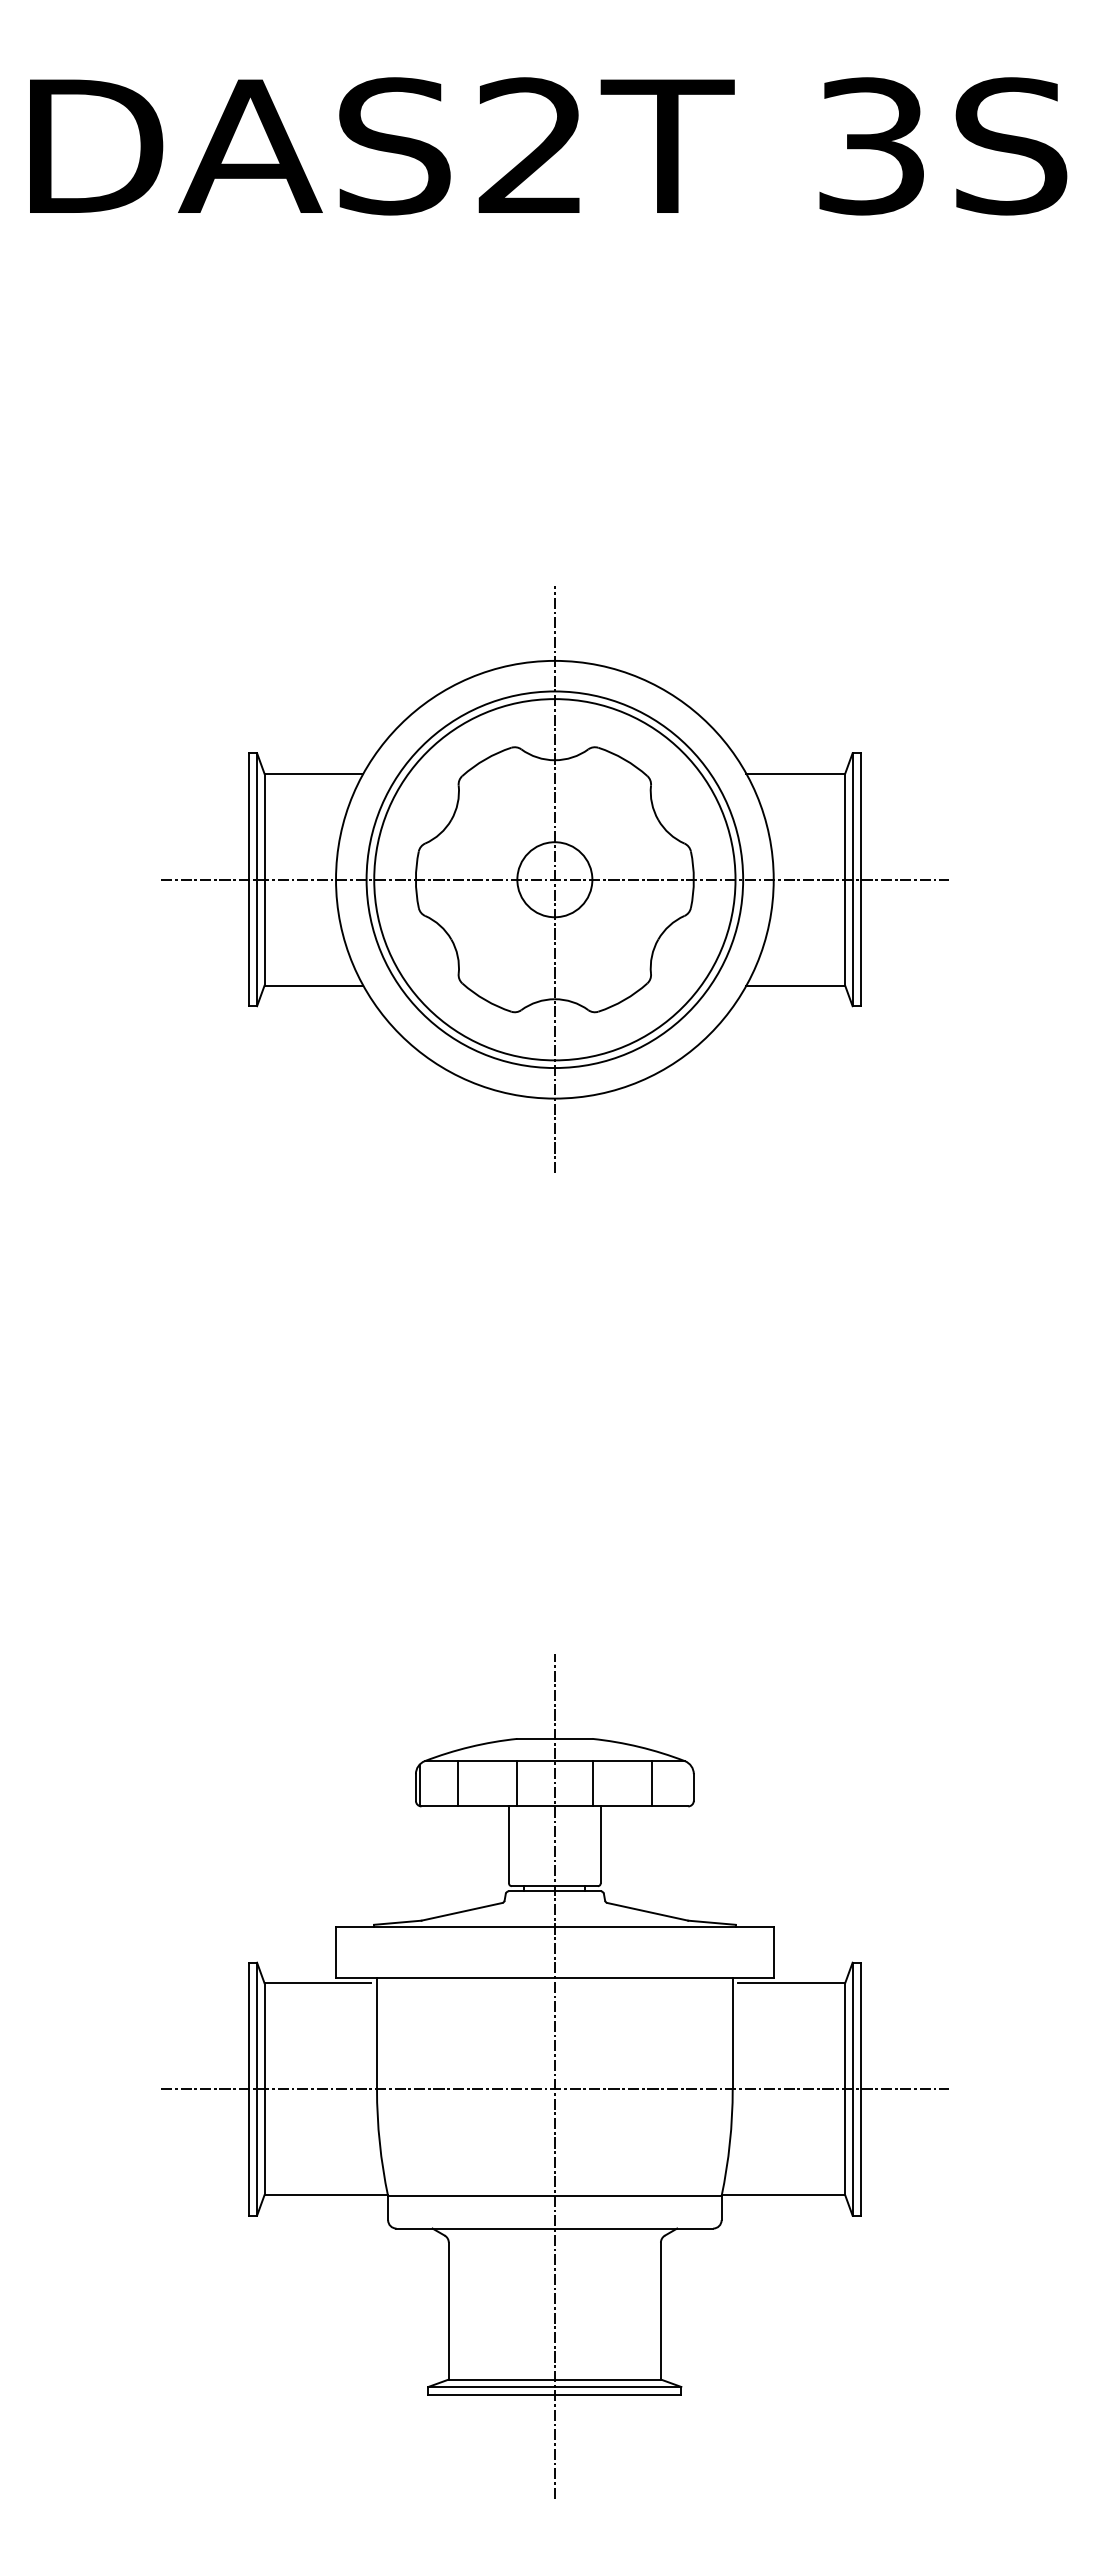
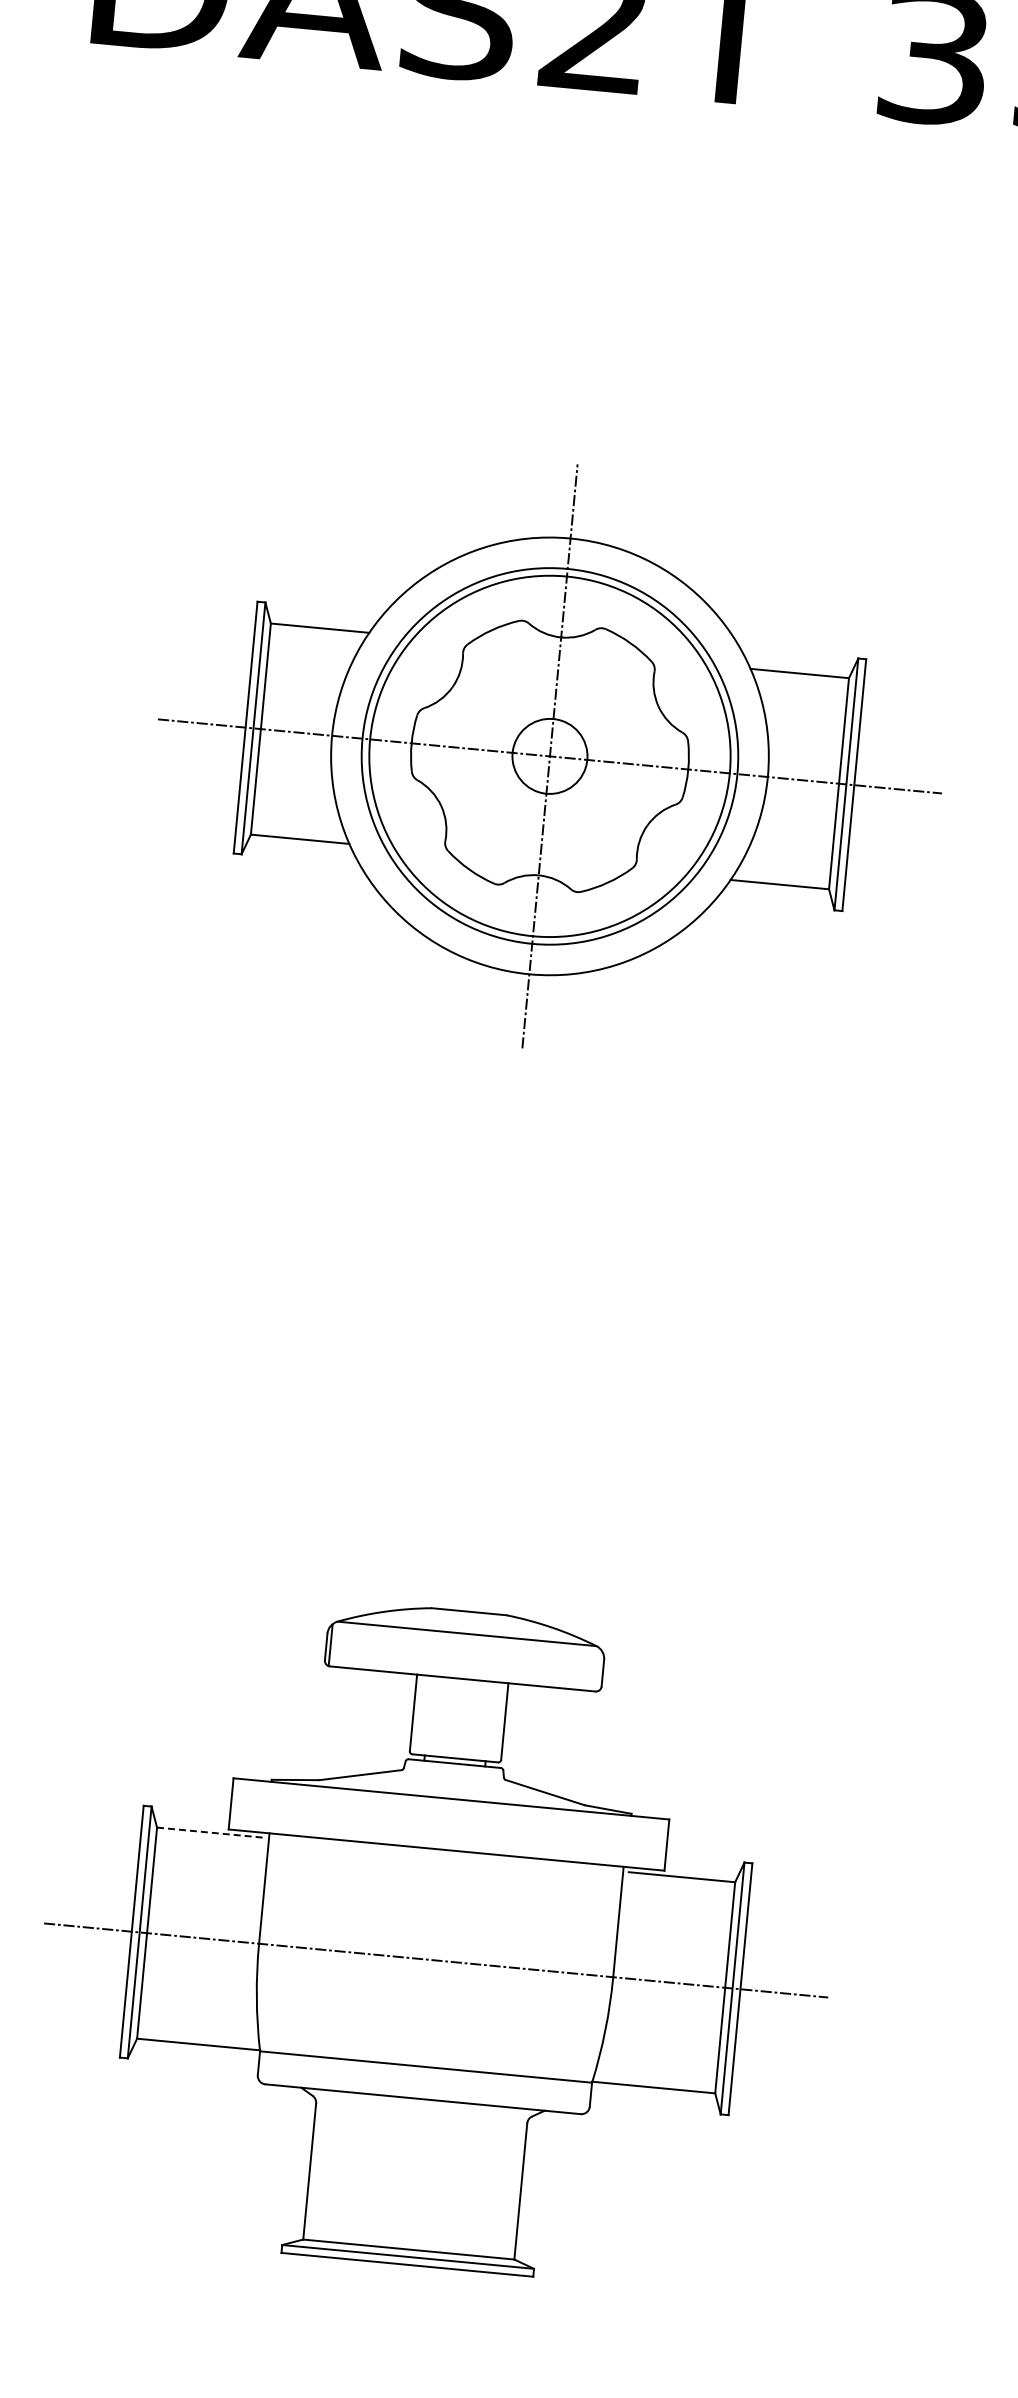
line: (457, 1783) -> (367, 1646), removed
line: (517, 1783) -> (427, 1652), removed
line: (592, 1783) -> (502, 1659), removed
line: (651, 1783) -> (561, 1665), removed
line: (318, 1983) -> (210, 1833), solid -> dashed
line: (554, 2076) -> (436, 1947), removed

